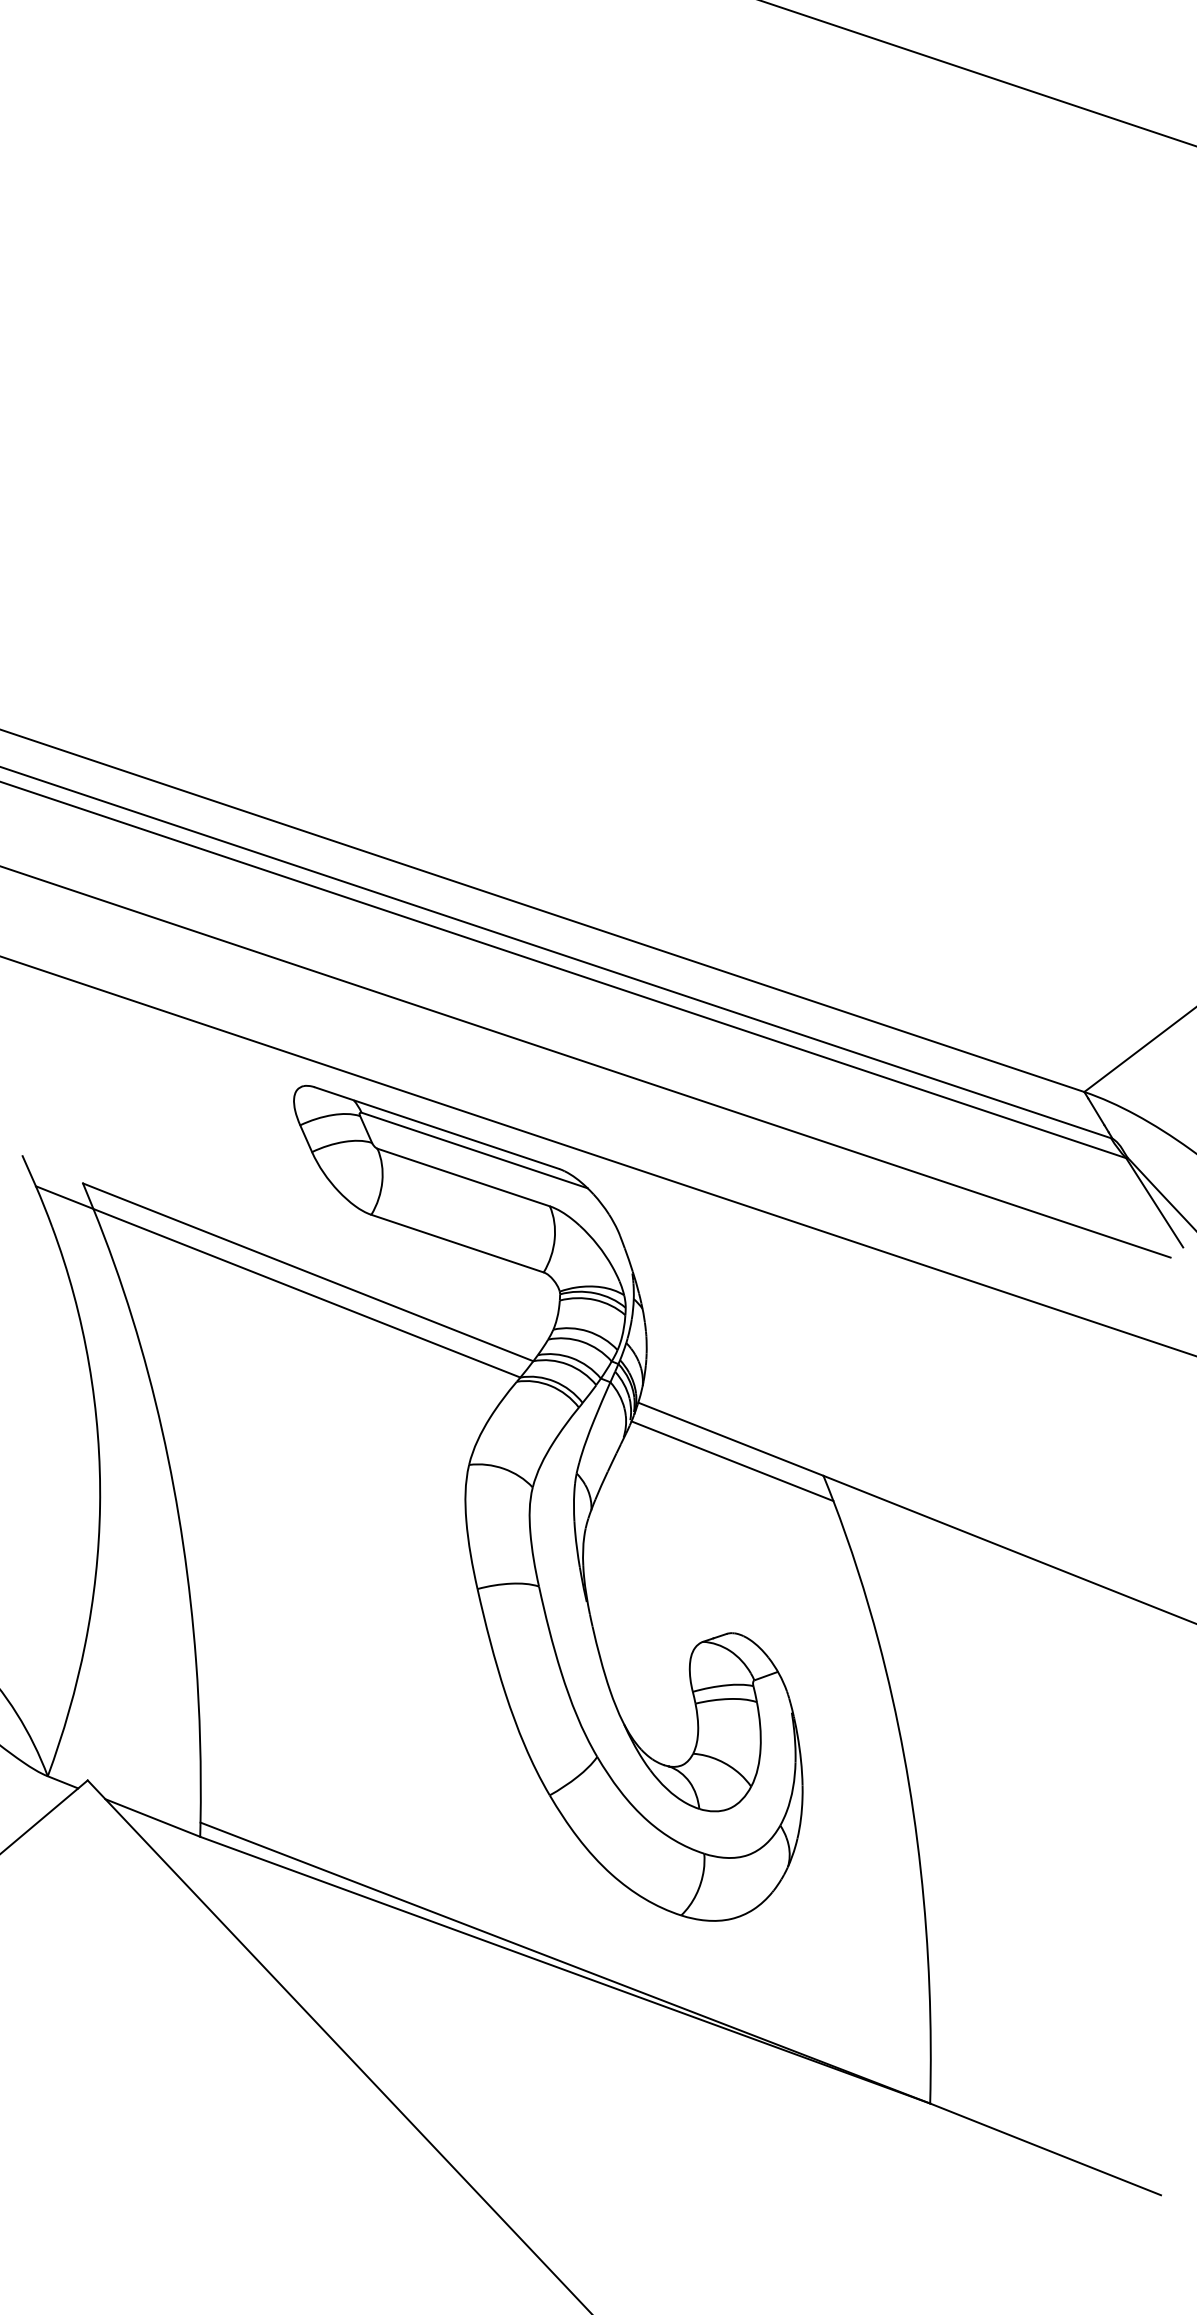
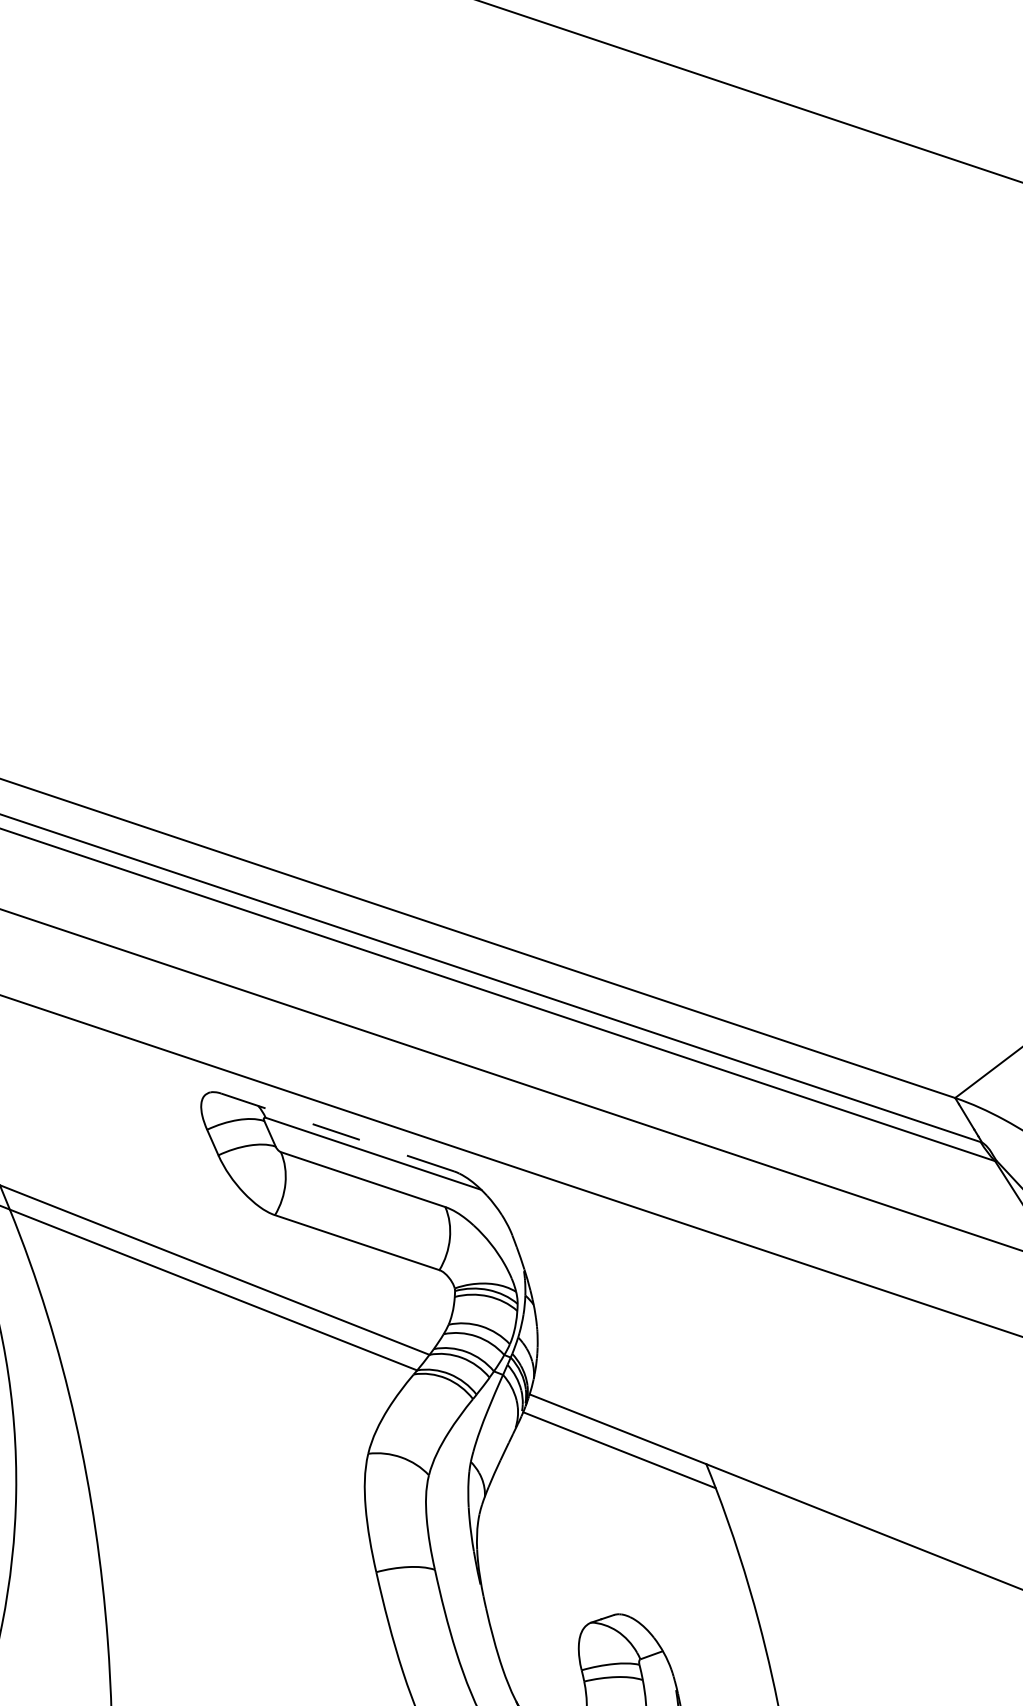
line: (437, 1128) -> (338, 1132), solid -> dashed

